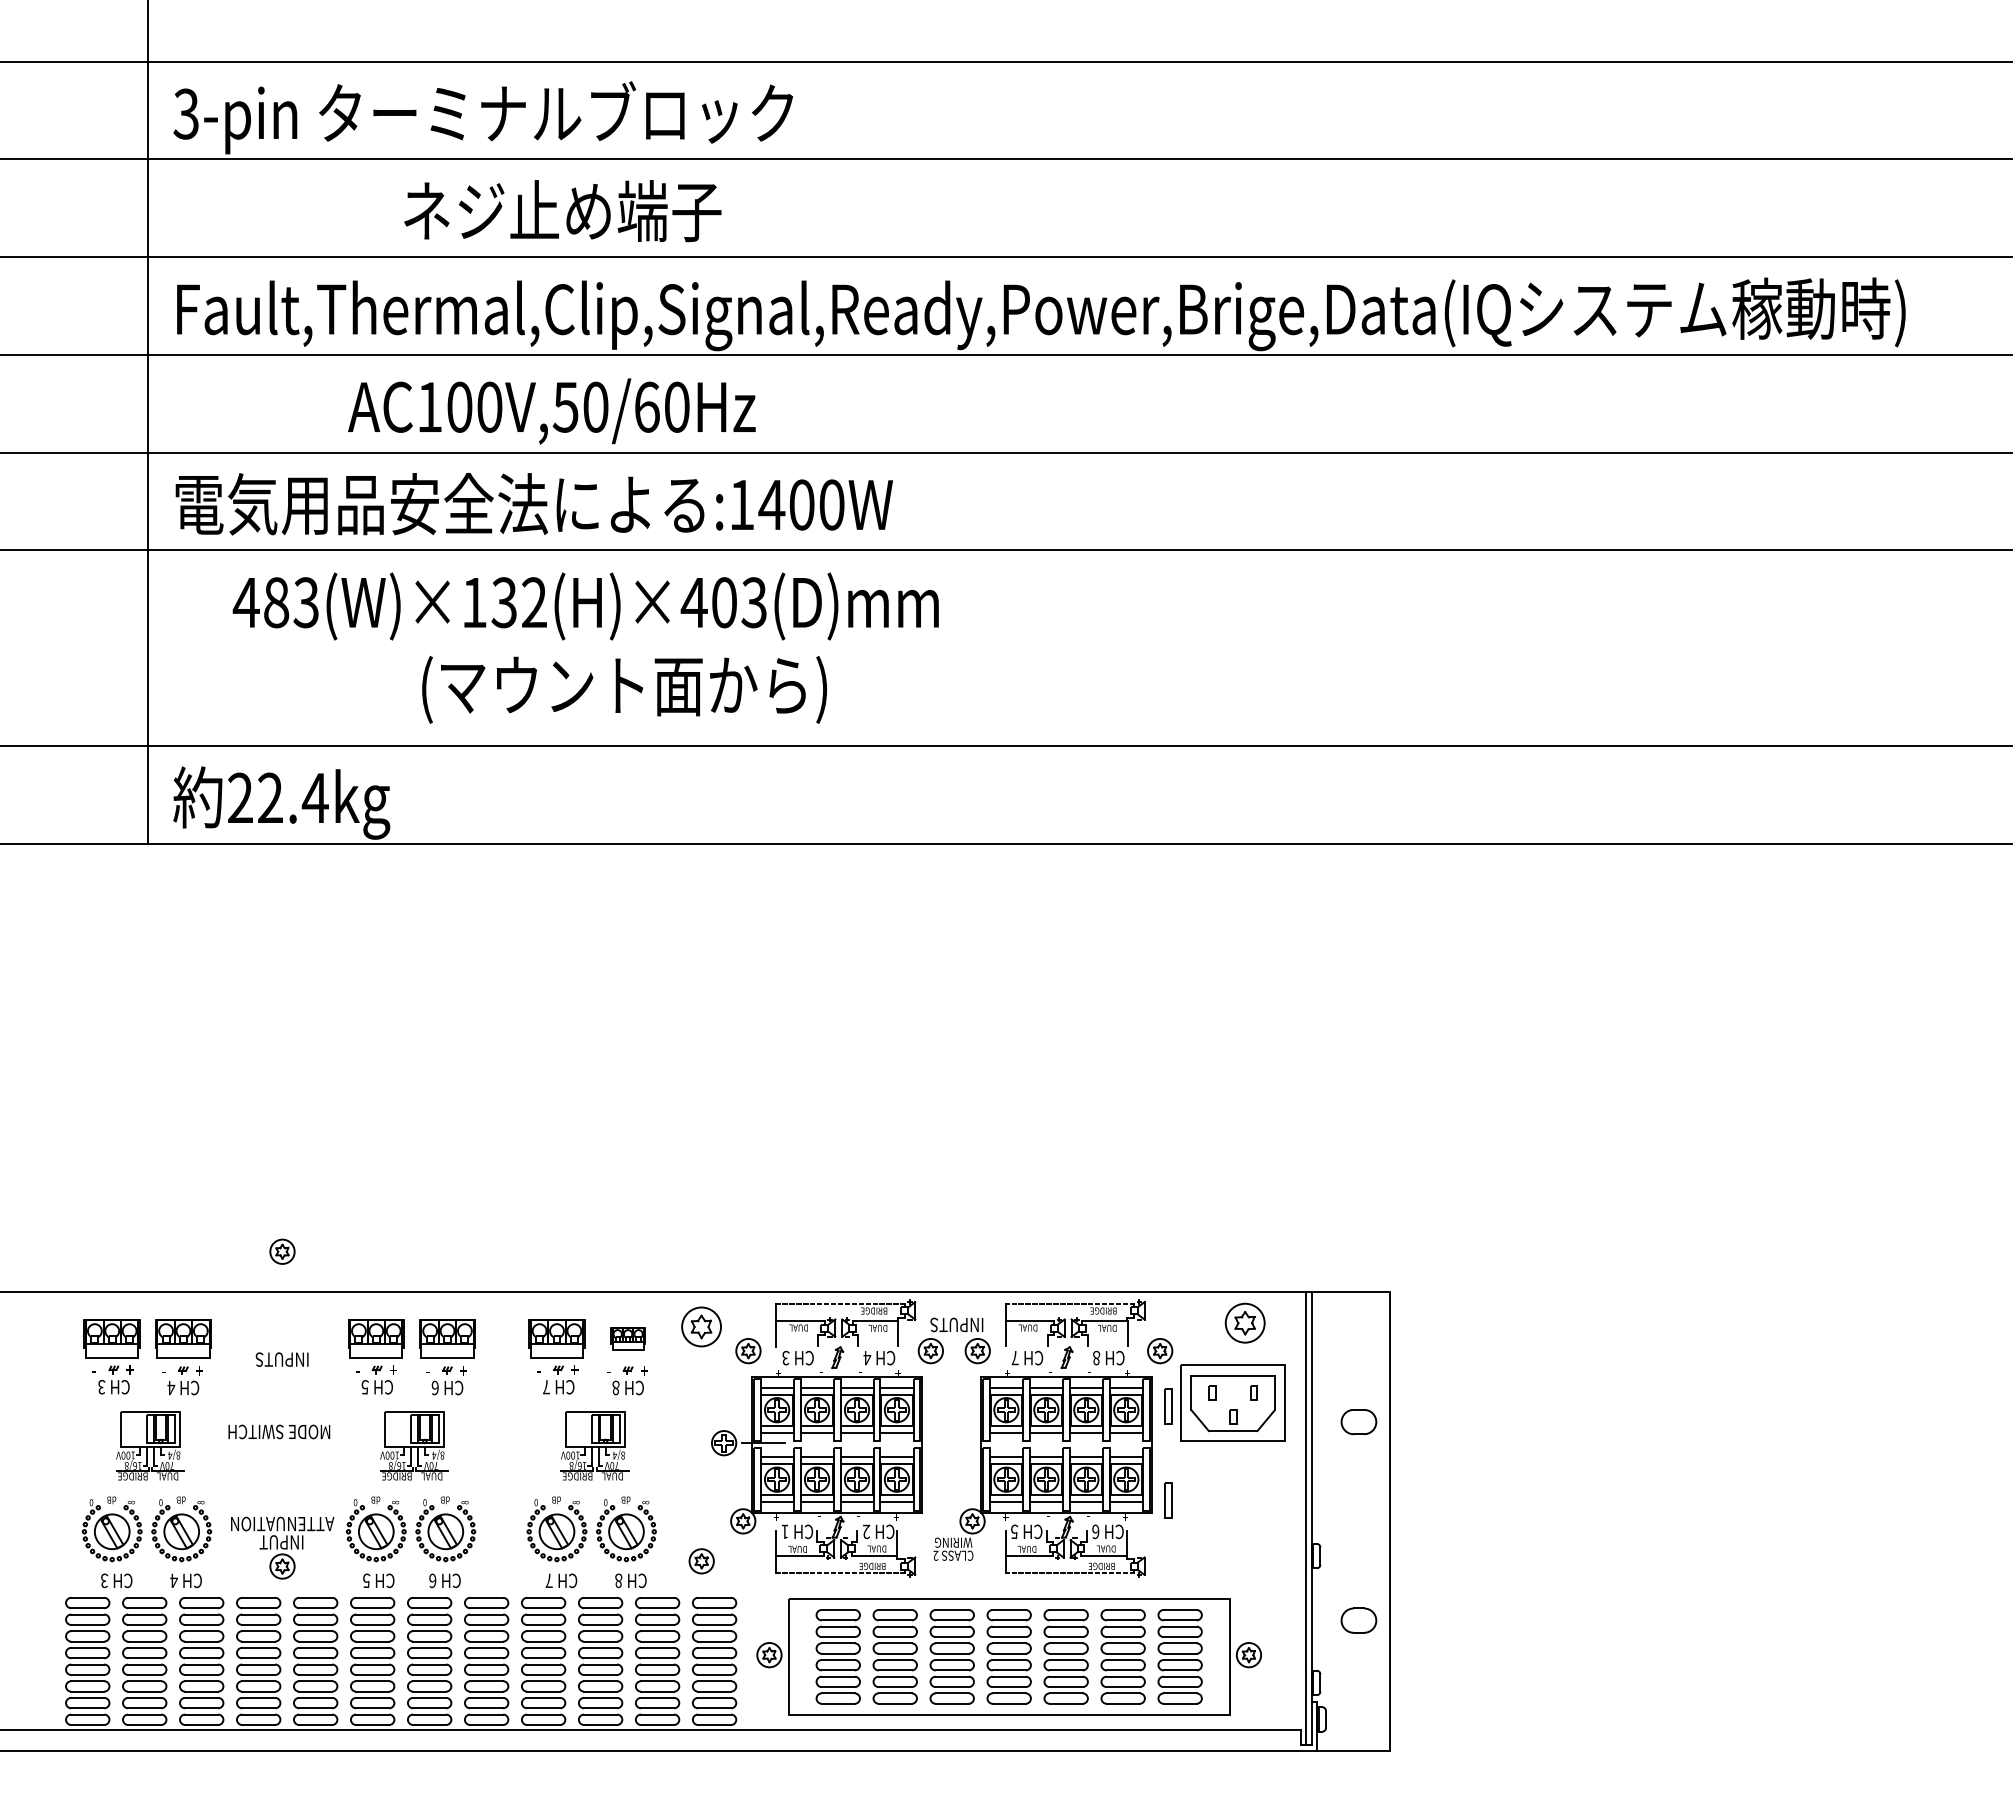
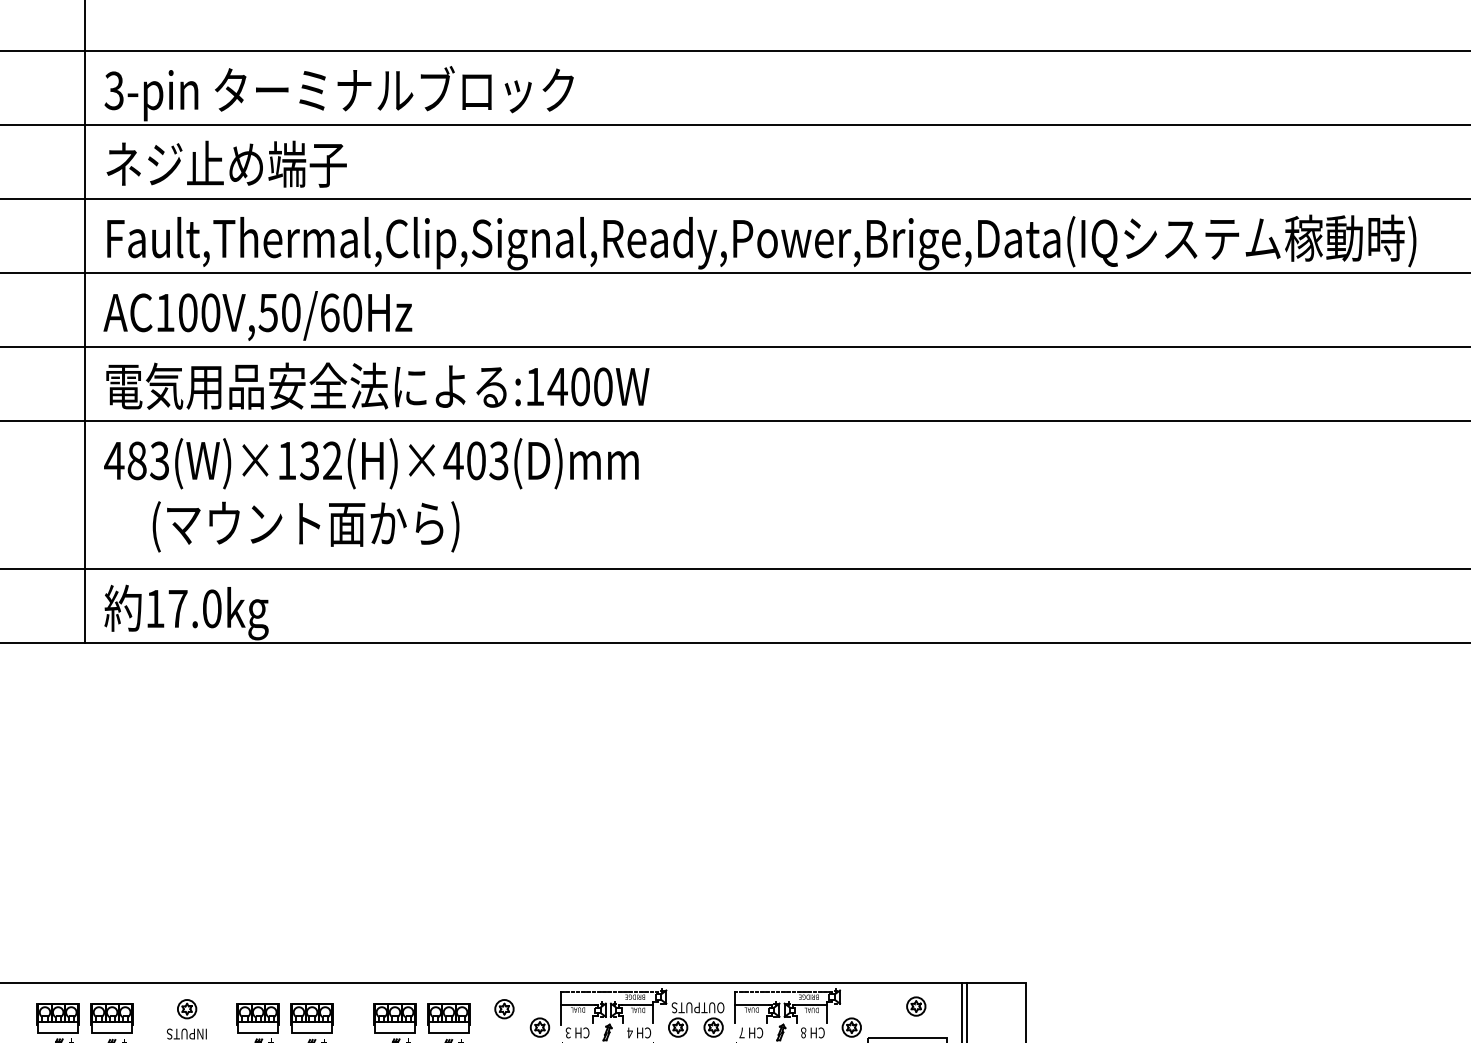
text: (562, 211) -> (226, 164), moved
text: (551, 411) -> (257, 316), moved
text: (585, 606) -> (371, 463), moved
text: (624, 689) -> (306, 526), moved
text: (278, 797) -> (184, 608), 22.4kg -> 17.0kg
part: (282, 1251) -> (187, 1008), moved
part: (1245, 1323) -> (916, 1006), size x0.62
text: (956, 1324) -> (697, 1007), INPUTS -> OUTPUTS
part: (701, 1326) -> (504, 1008), size x0.62
part: (627, 1338) -> (448, 1018), size x1.67

